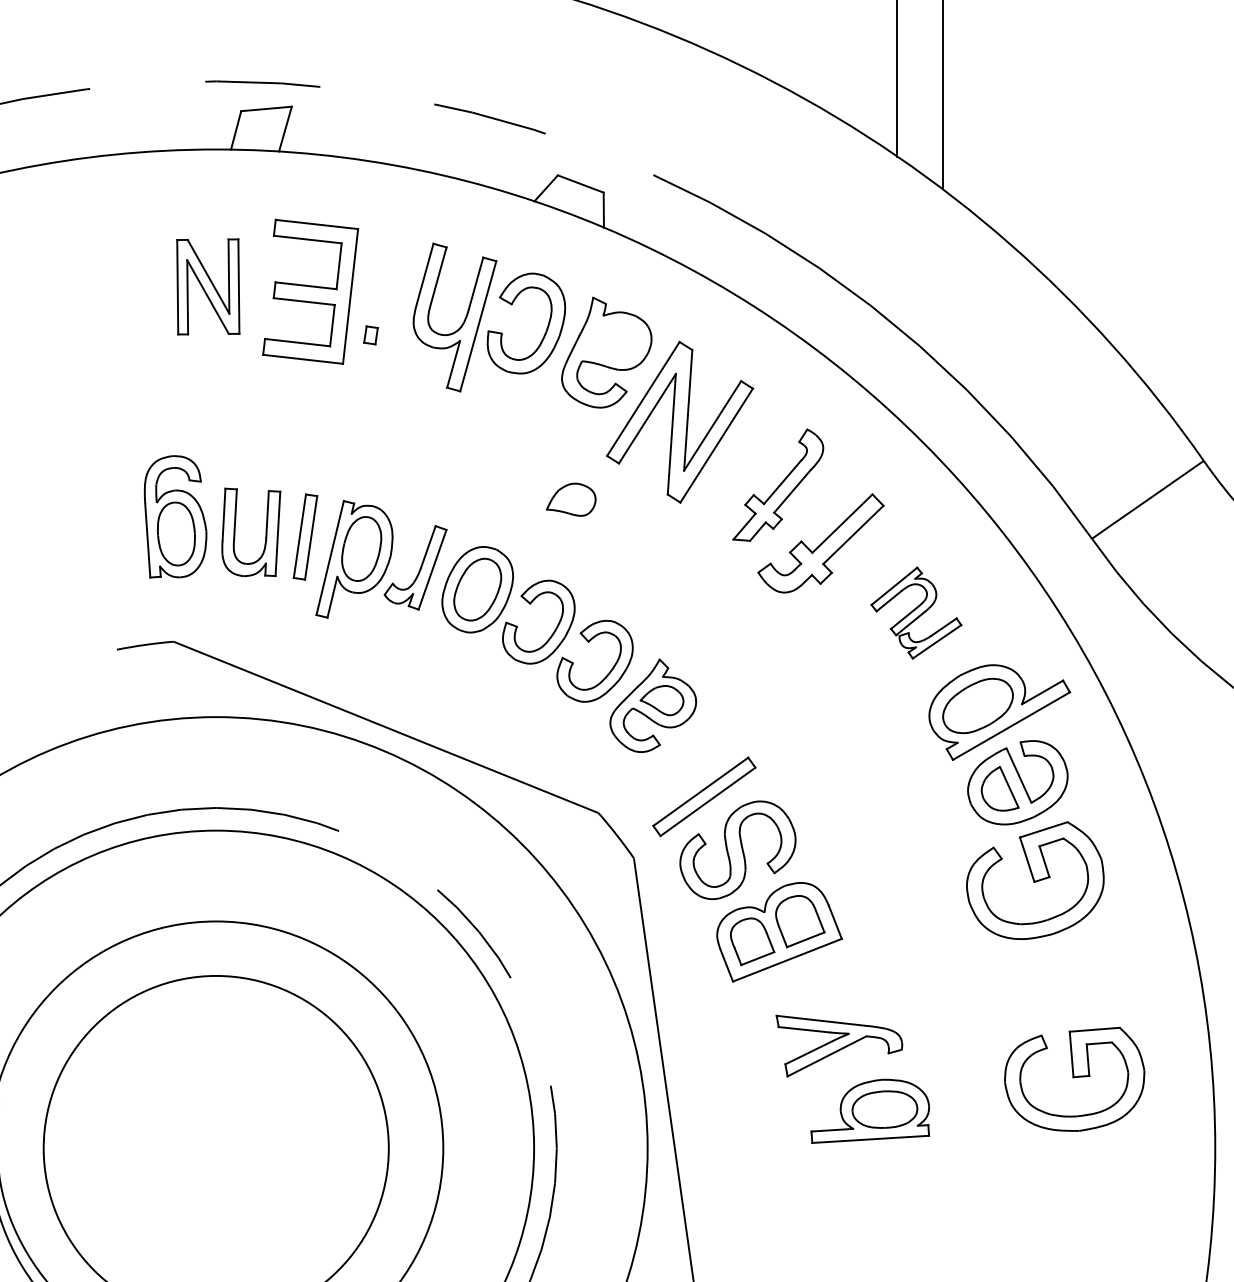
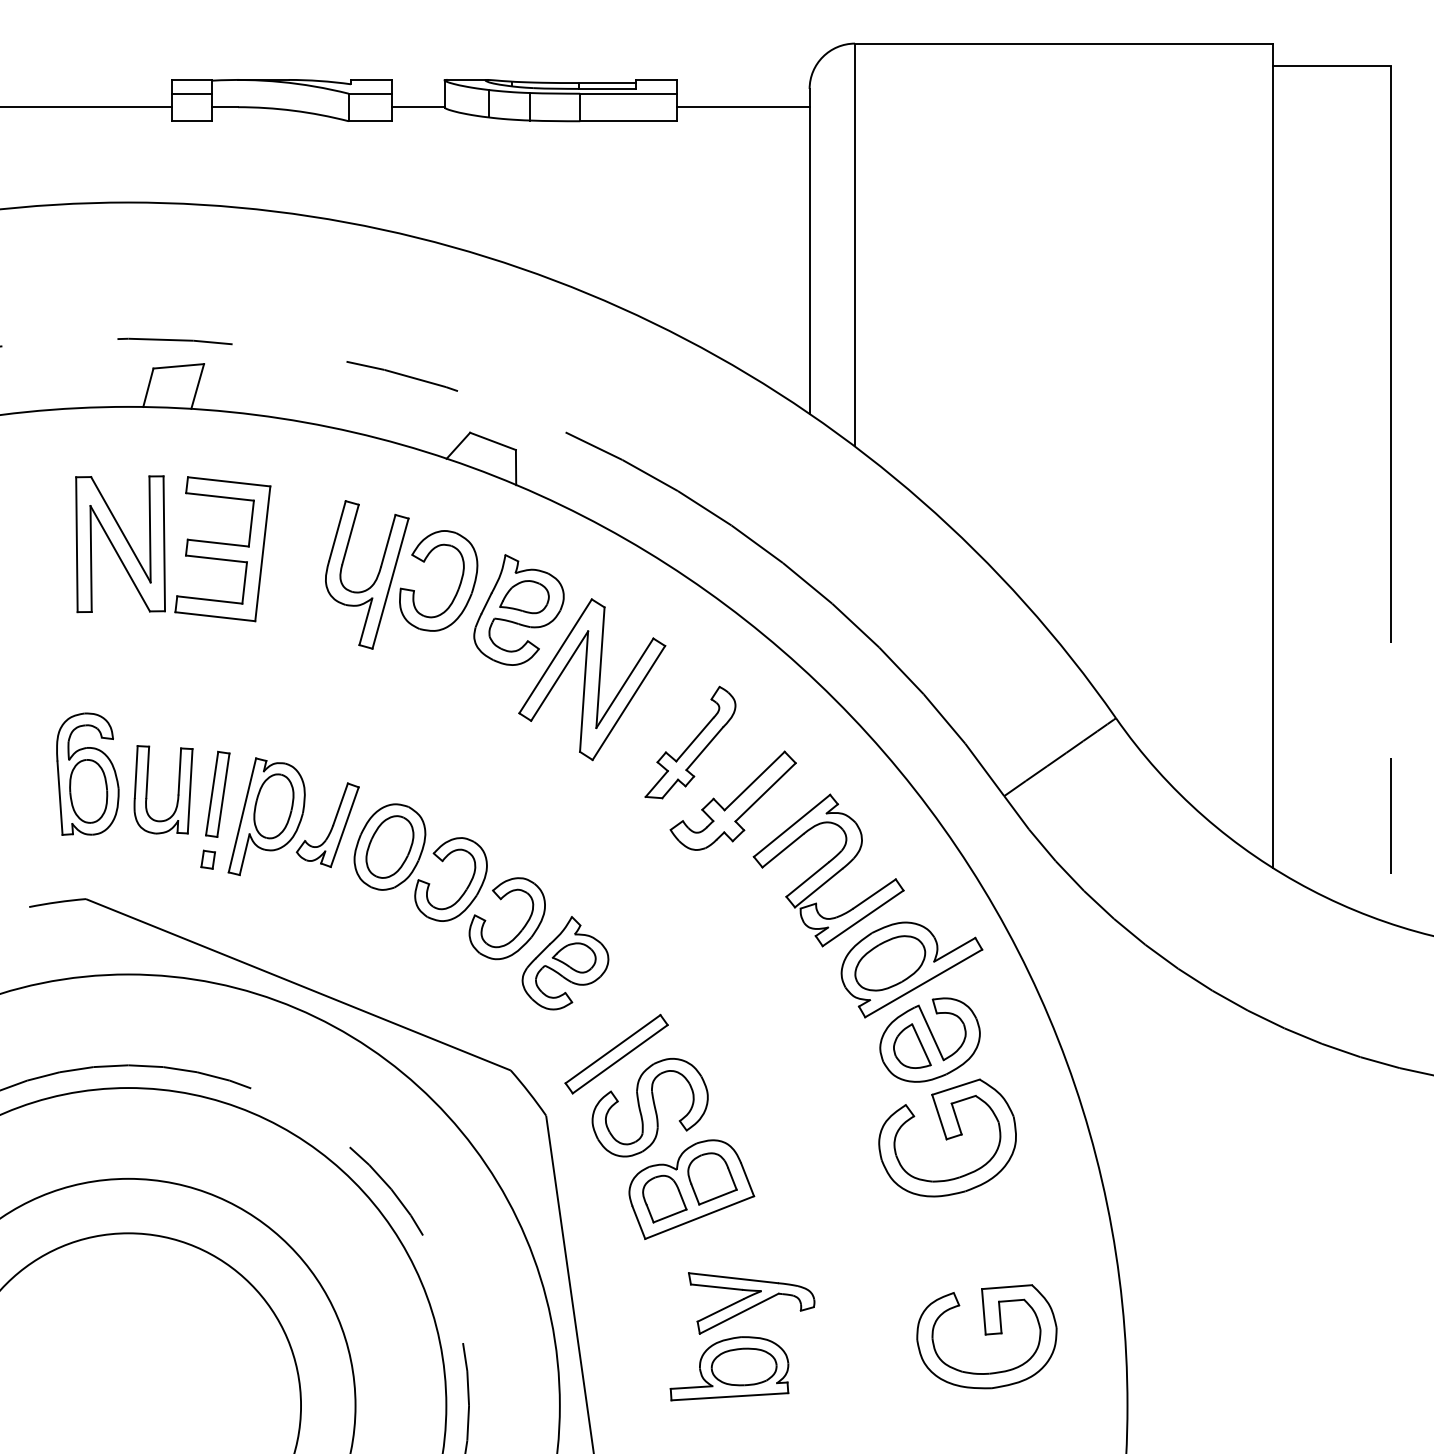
part: (208, 287) -> (120, 544), size x1.43
part: (370, 335) -> (207, 859), moved
part: (571, 500) -> (524, 597), moved
part: (916, 613) -> (828, 870), size x1.67
part: (870, 1111) -> (729, 1368), moved

